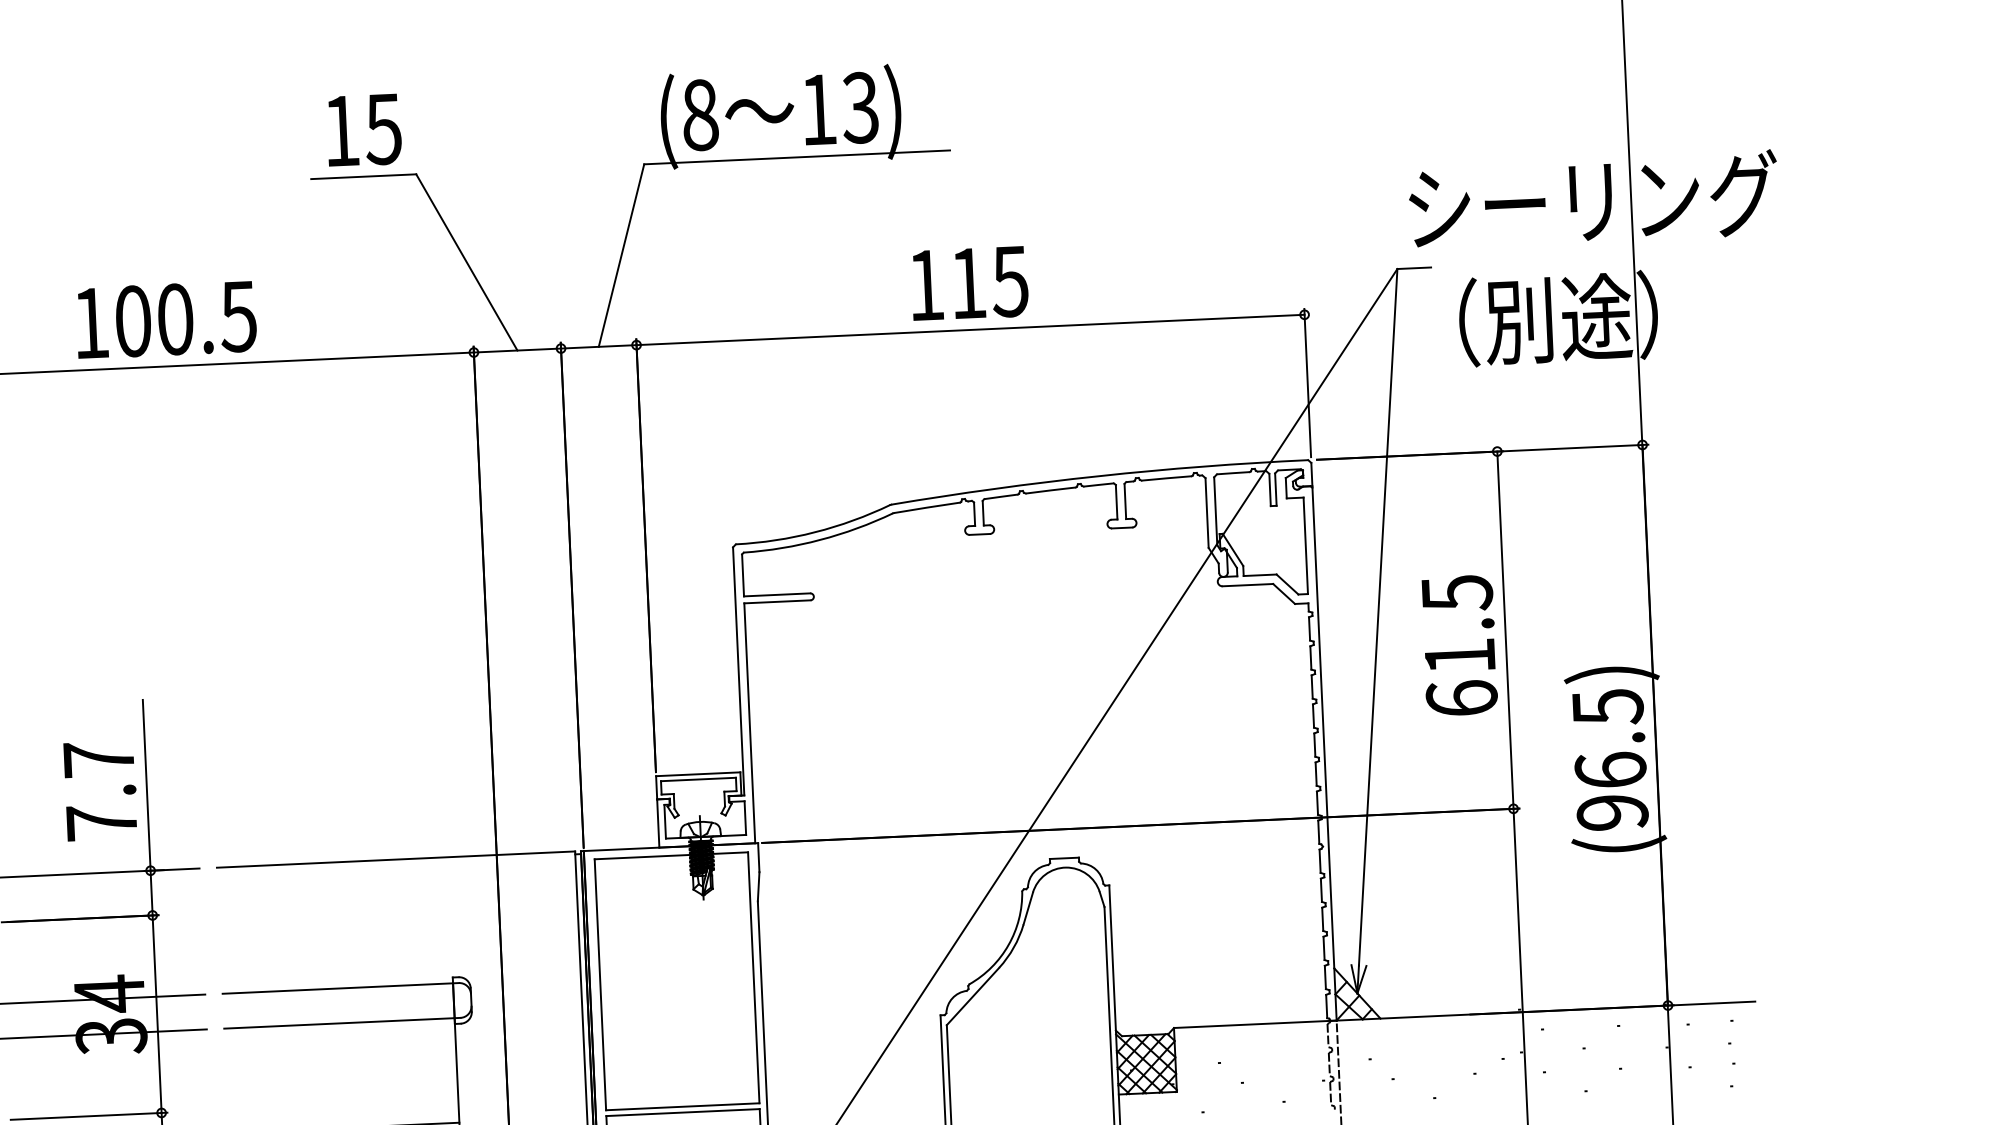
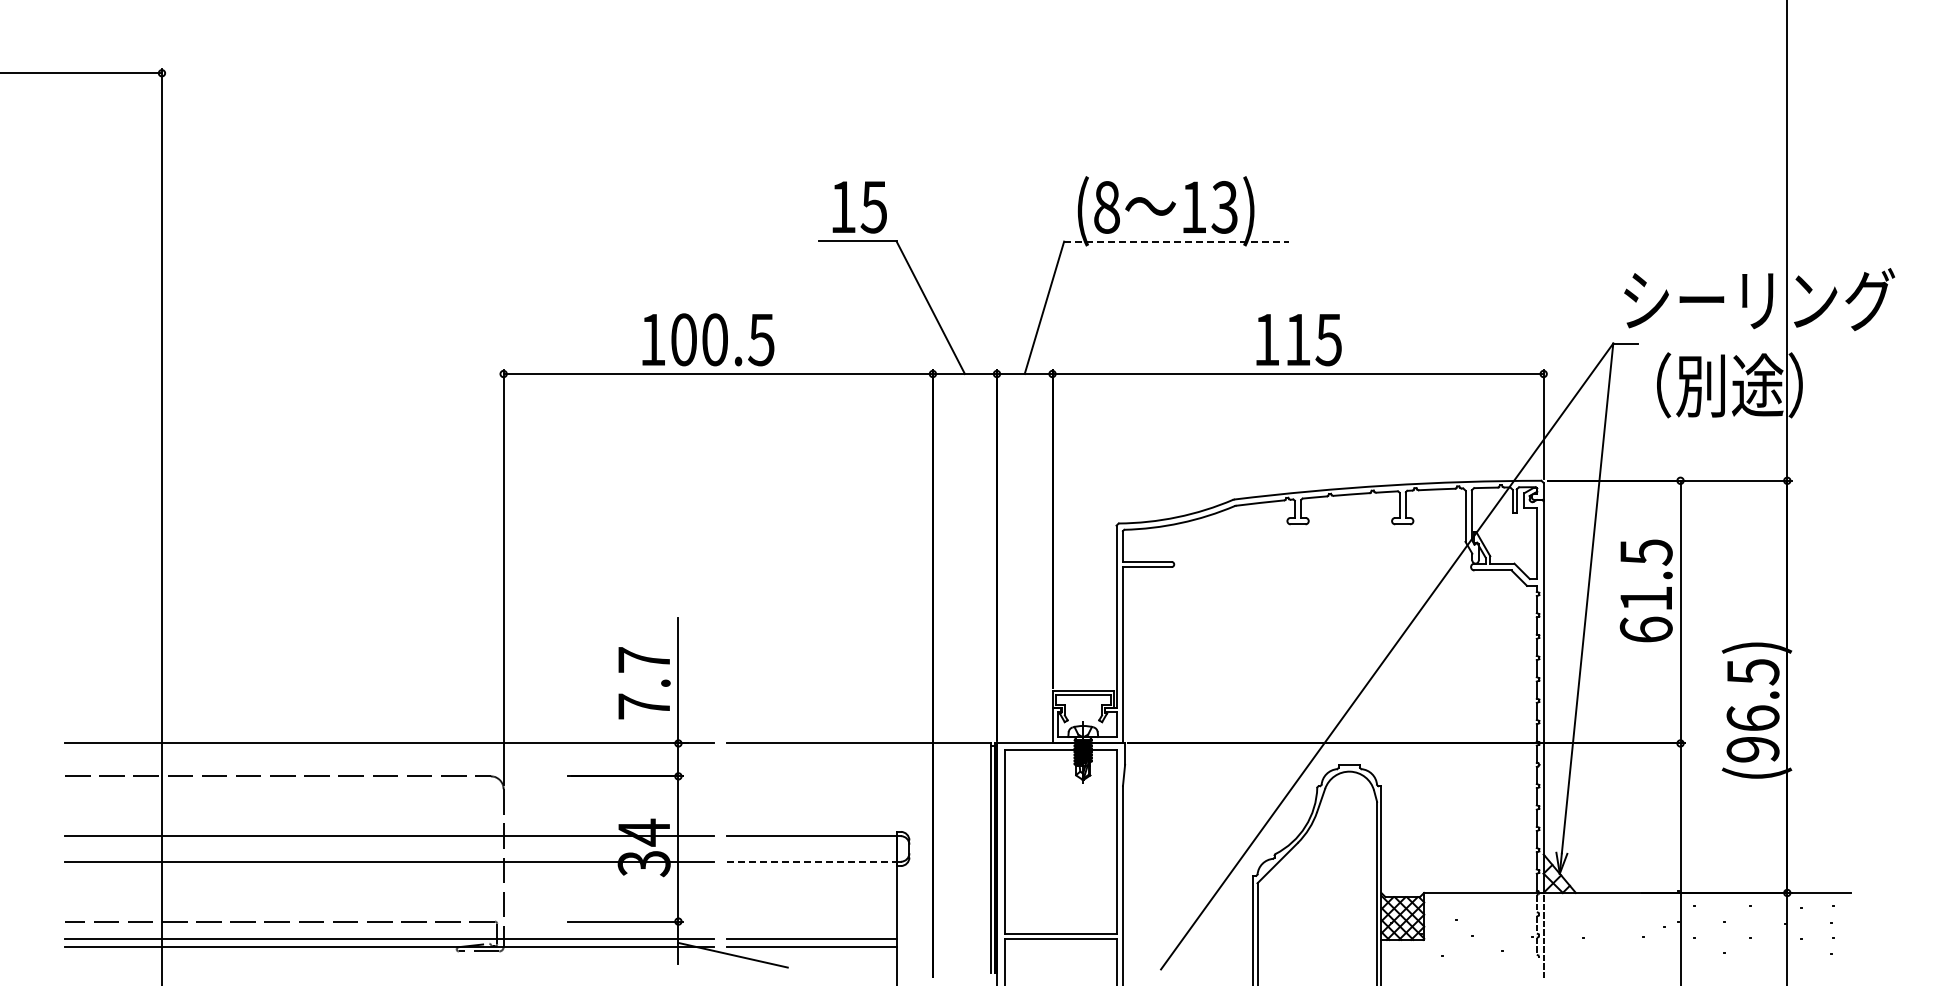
line: (798, 157) -> (1177, 241), solid -> dashed
text: (1458, 645) -> (1645, 590), moved
line: (338, 1023) -> (811, 861), solid -> dashed

